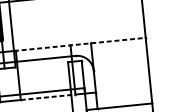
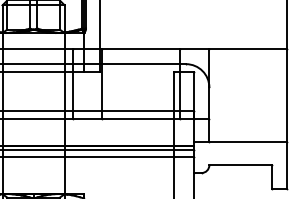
line: (79, 44) -> (193, 48), dashed -> solid
line: (48, 97) -> (141, 118), dashed -> solid

